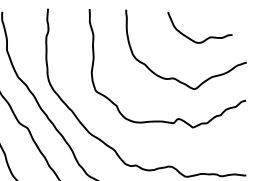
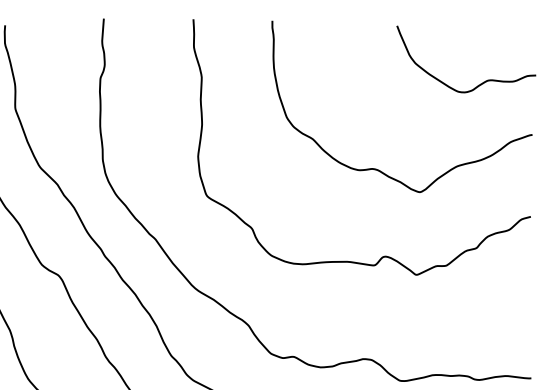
curve: (207, 37) -> (482, 80), moved

